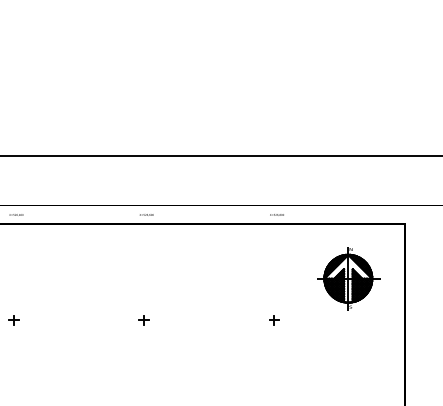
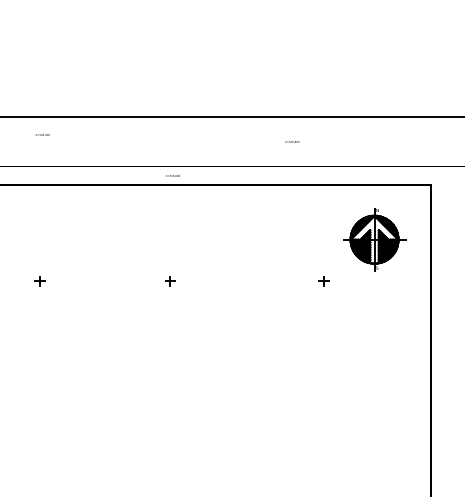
text: (16, 214) -> (42, 134), moved
text: (277, 214) -> (292, 141), moved
part: (274, 320) -> (323, 281), moved

